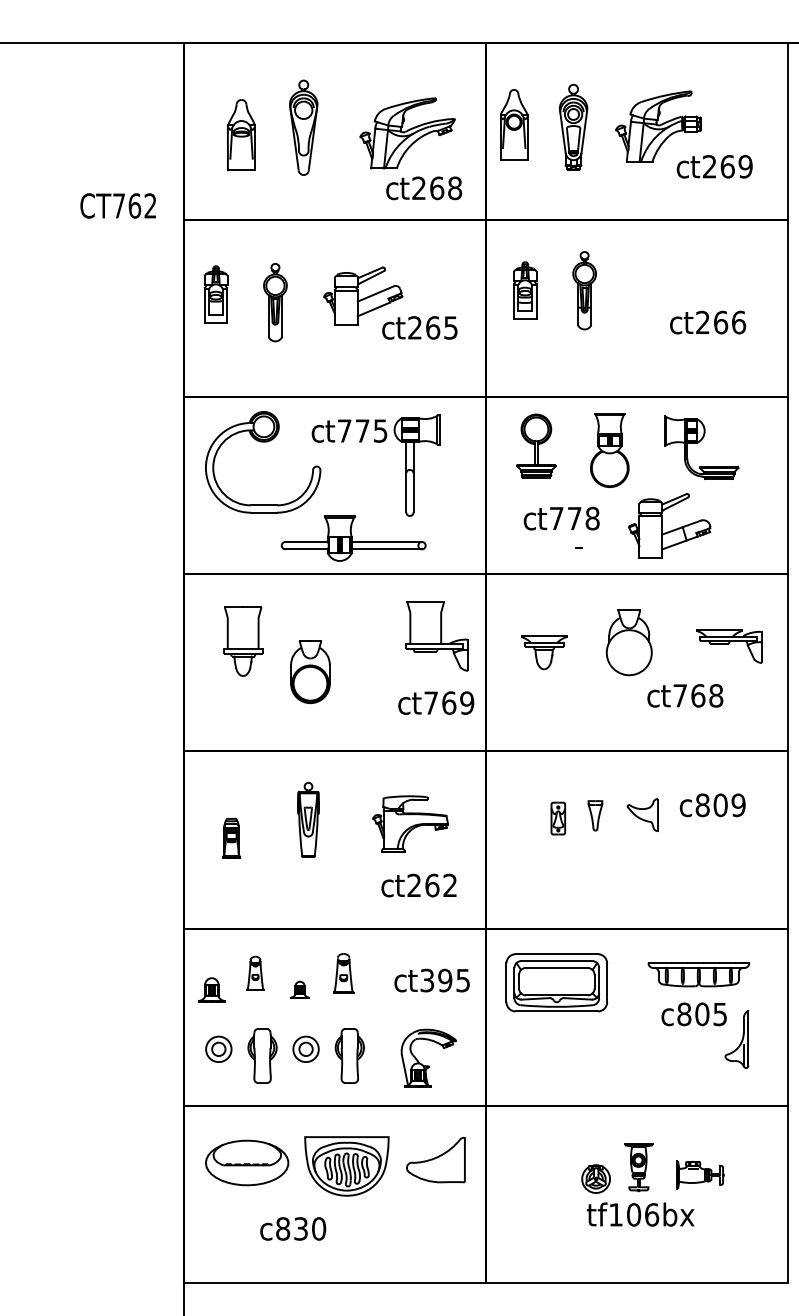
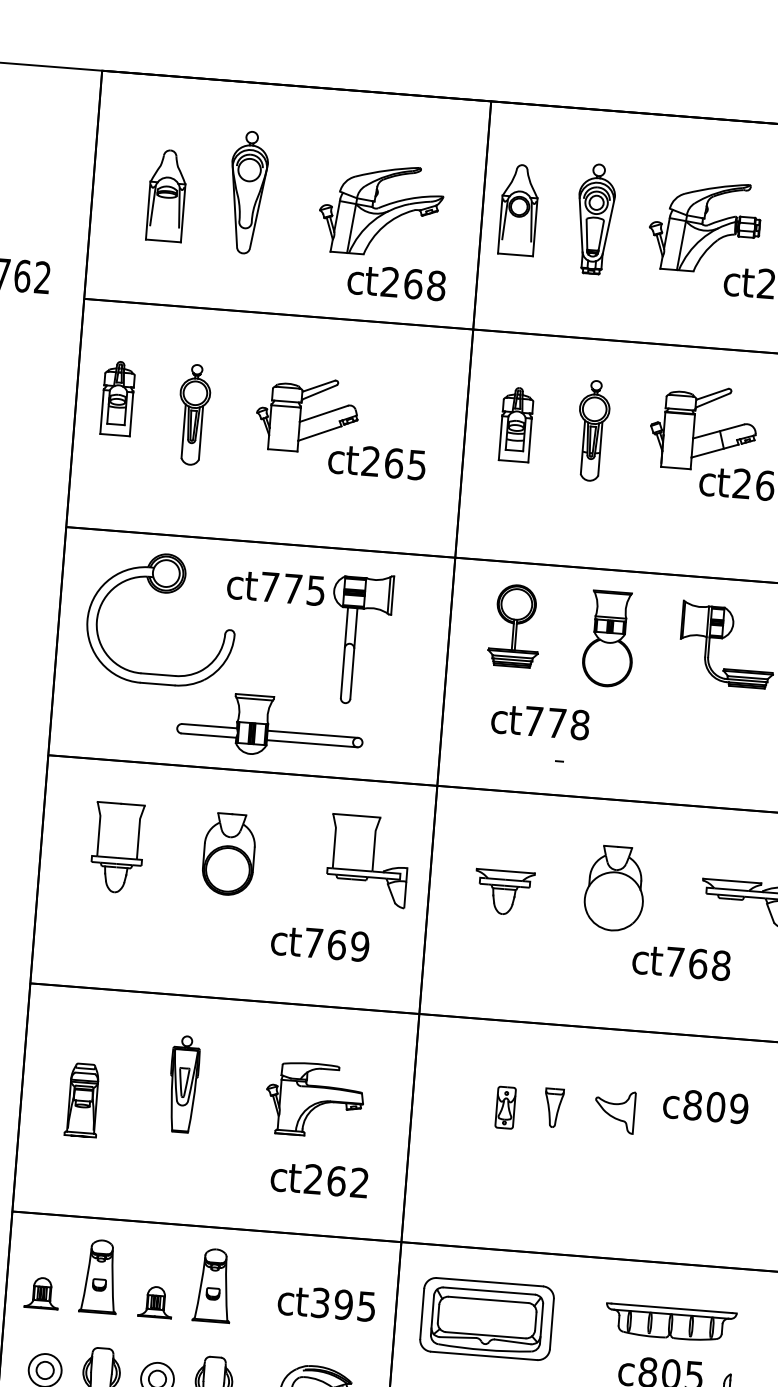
part: (669, 525) -> (703, 427), moved
part: (310, 672) -> (229, 855), moved
text: (436, 702) -> (320, 942), moved
part: (231, 838) -> (82, 1100), size x1.43
part: (255, 973) -> (100, 1276), size x1.67
part: (343, 973) -> (213, 1285), size x1.43
part: (299, 989) -> (155, 1301), size x1.43

